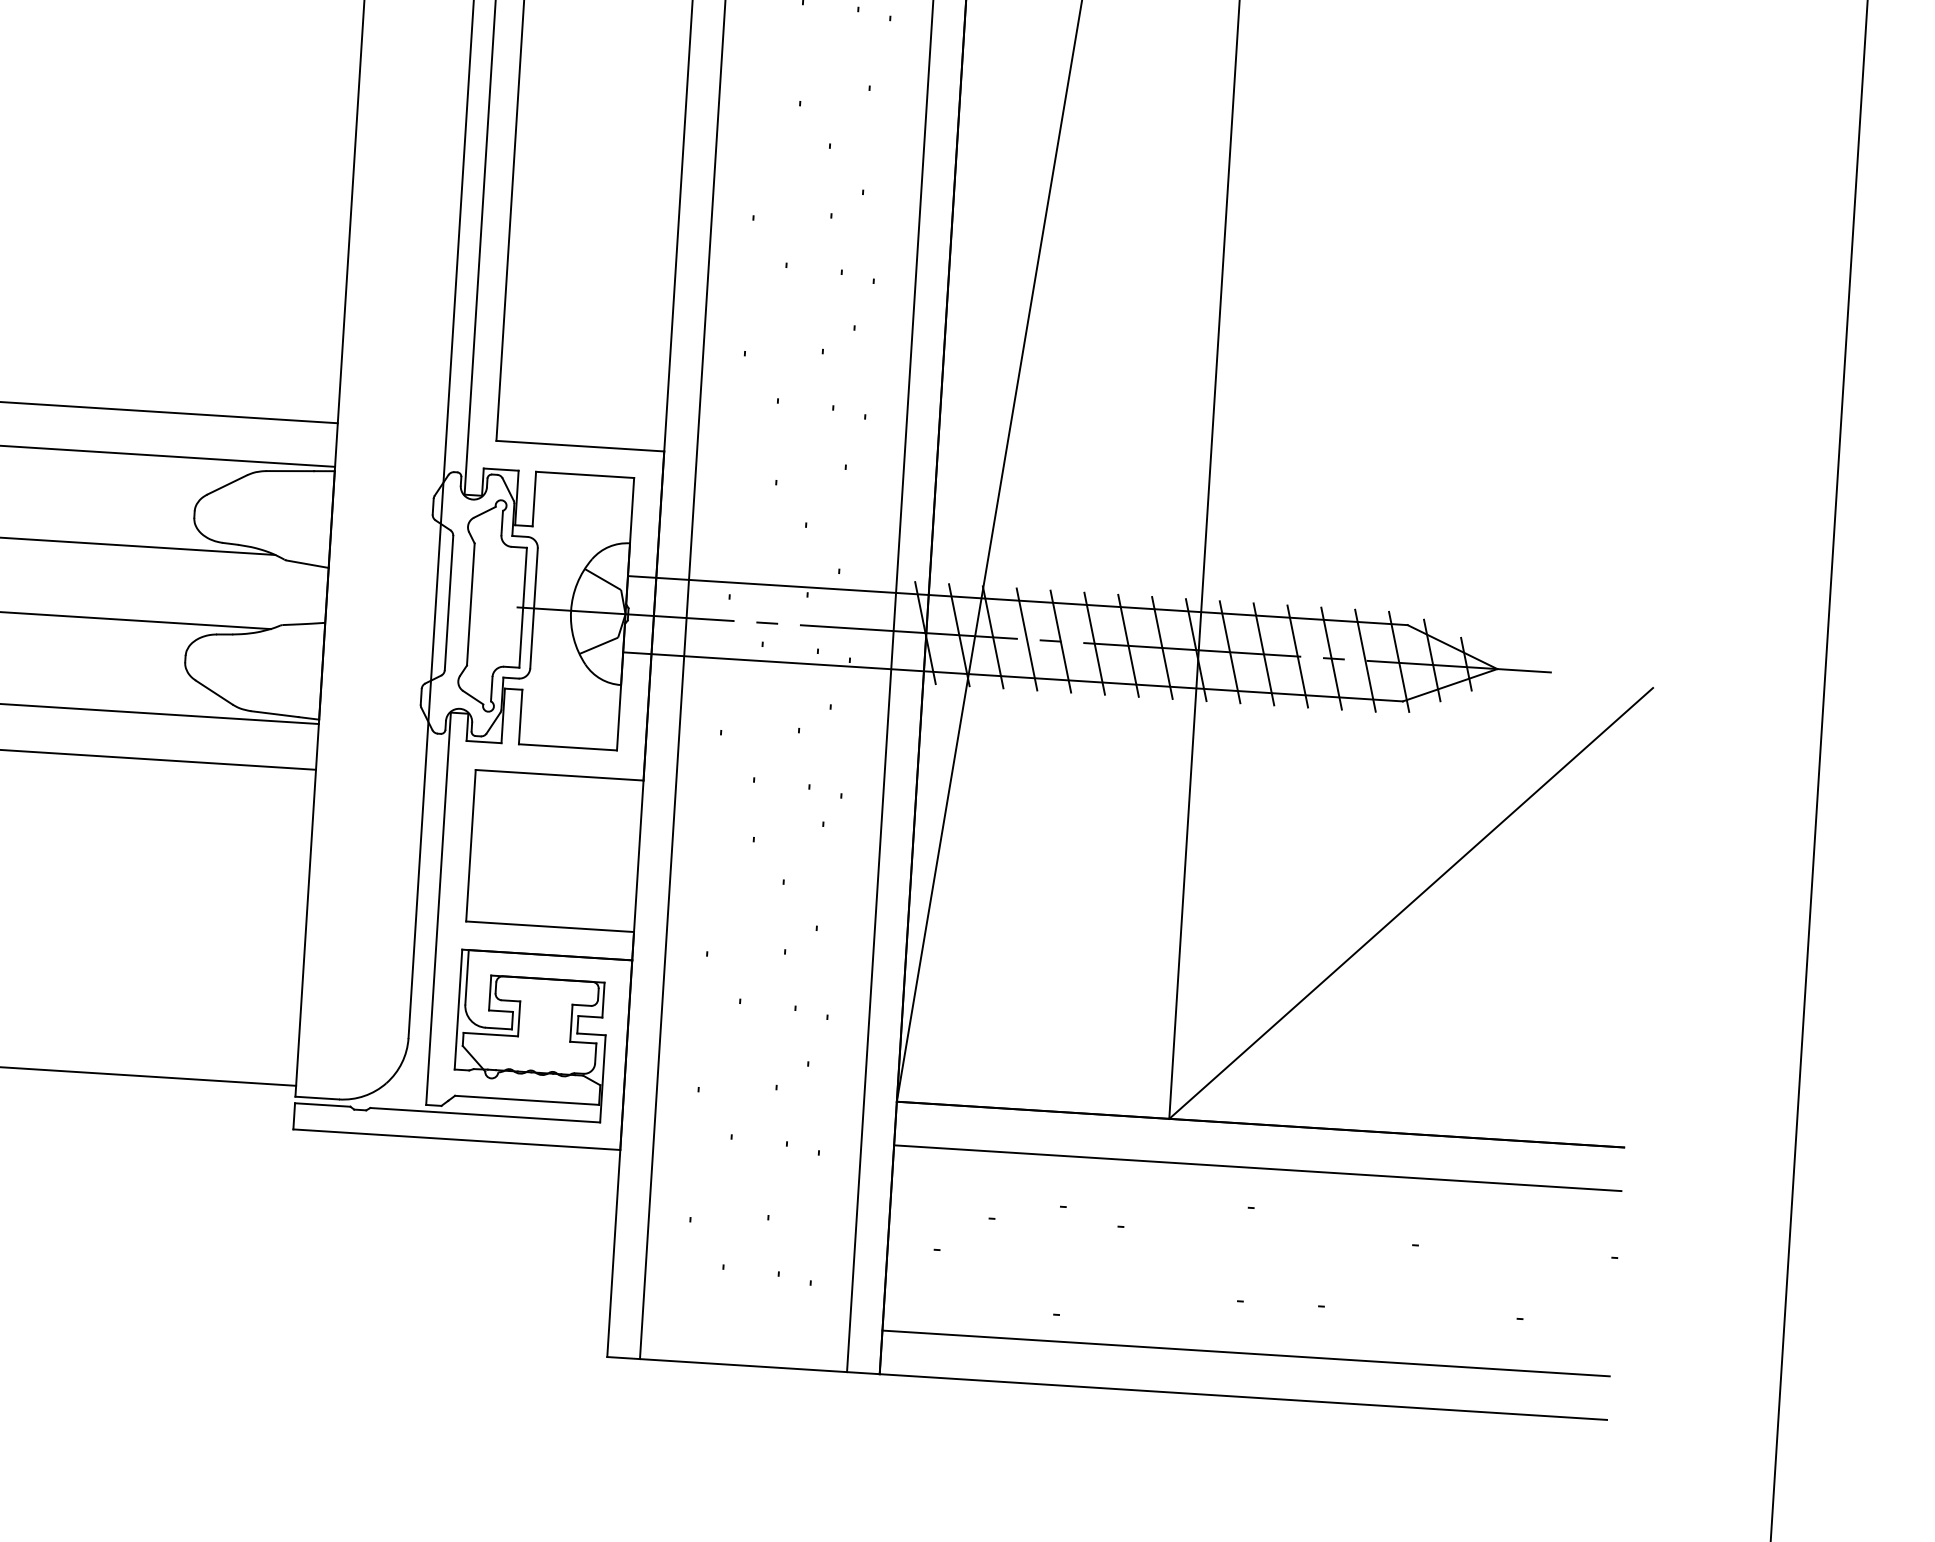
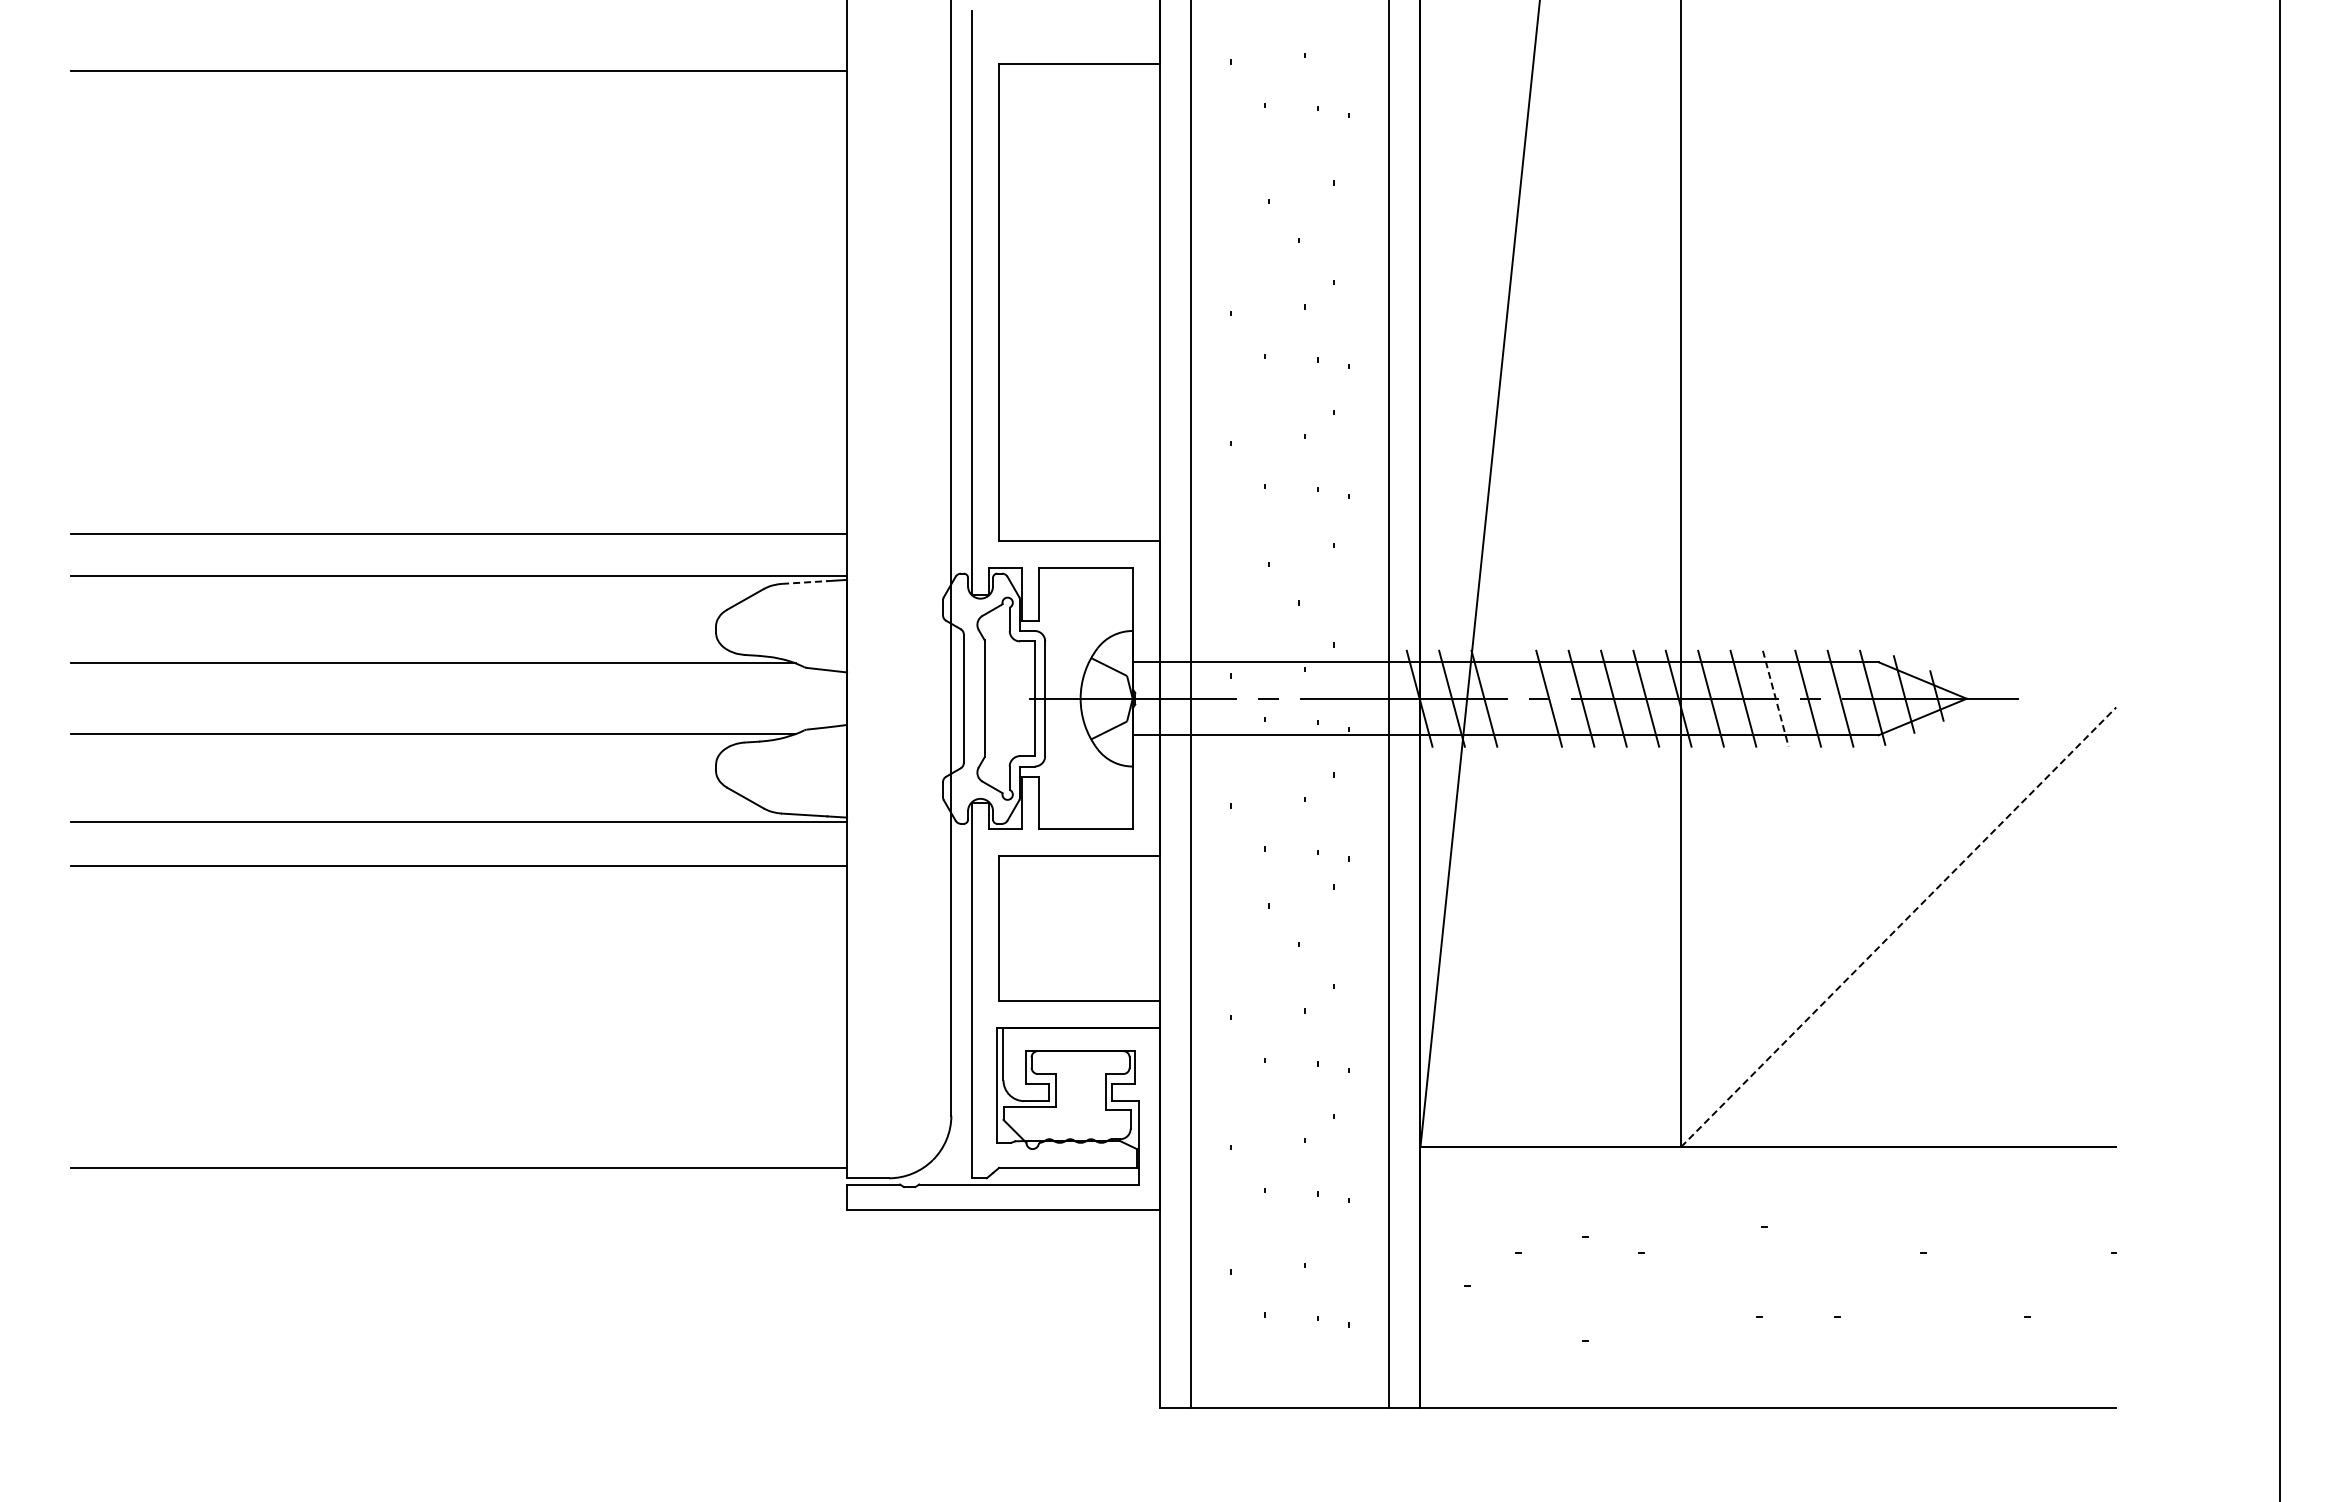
line: (290, 471) -> (804, 582), solid -> dashed
line: (1026, 639) -> (1516, 698), removed
line: (1297, 656) -> (1775, 698), solid -> dashed
line: (1412, 902) -> (1899, 926), solid -> dashed
line: (1257, 1167) -> (1768, 1188), removed
line: (1246, 1352) -> (1768, 1365), removed

